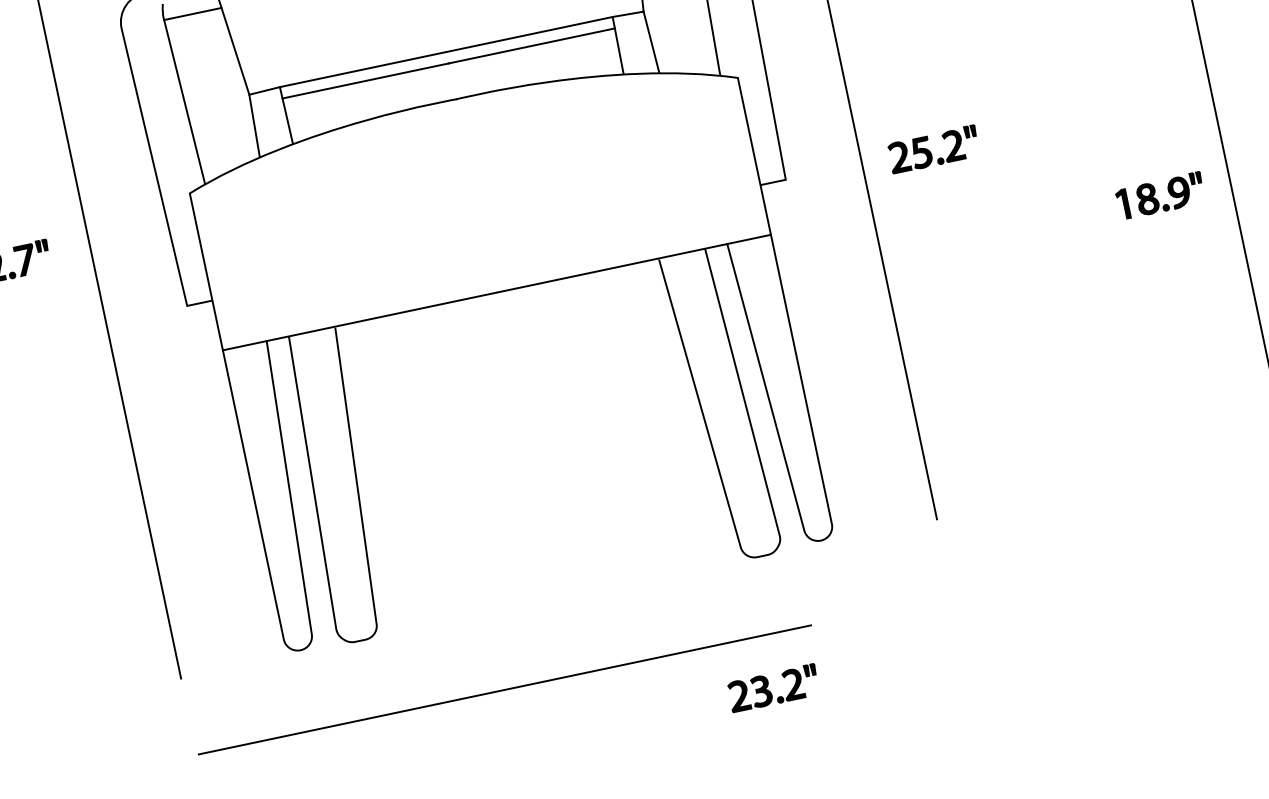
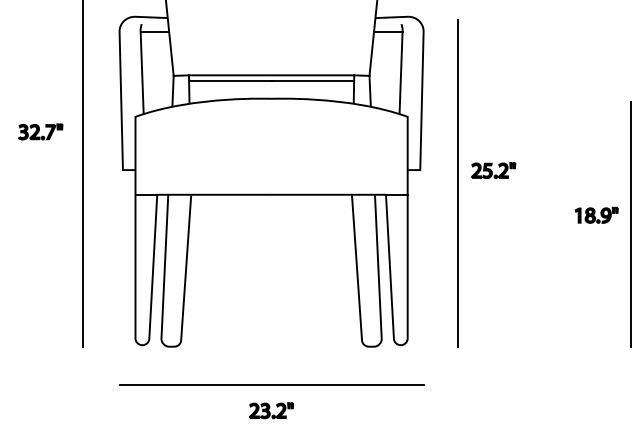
part: (773, 687) -> (271, 410), moved
line: (504, 689) -> (271, 384), moved

